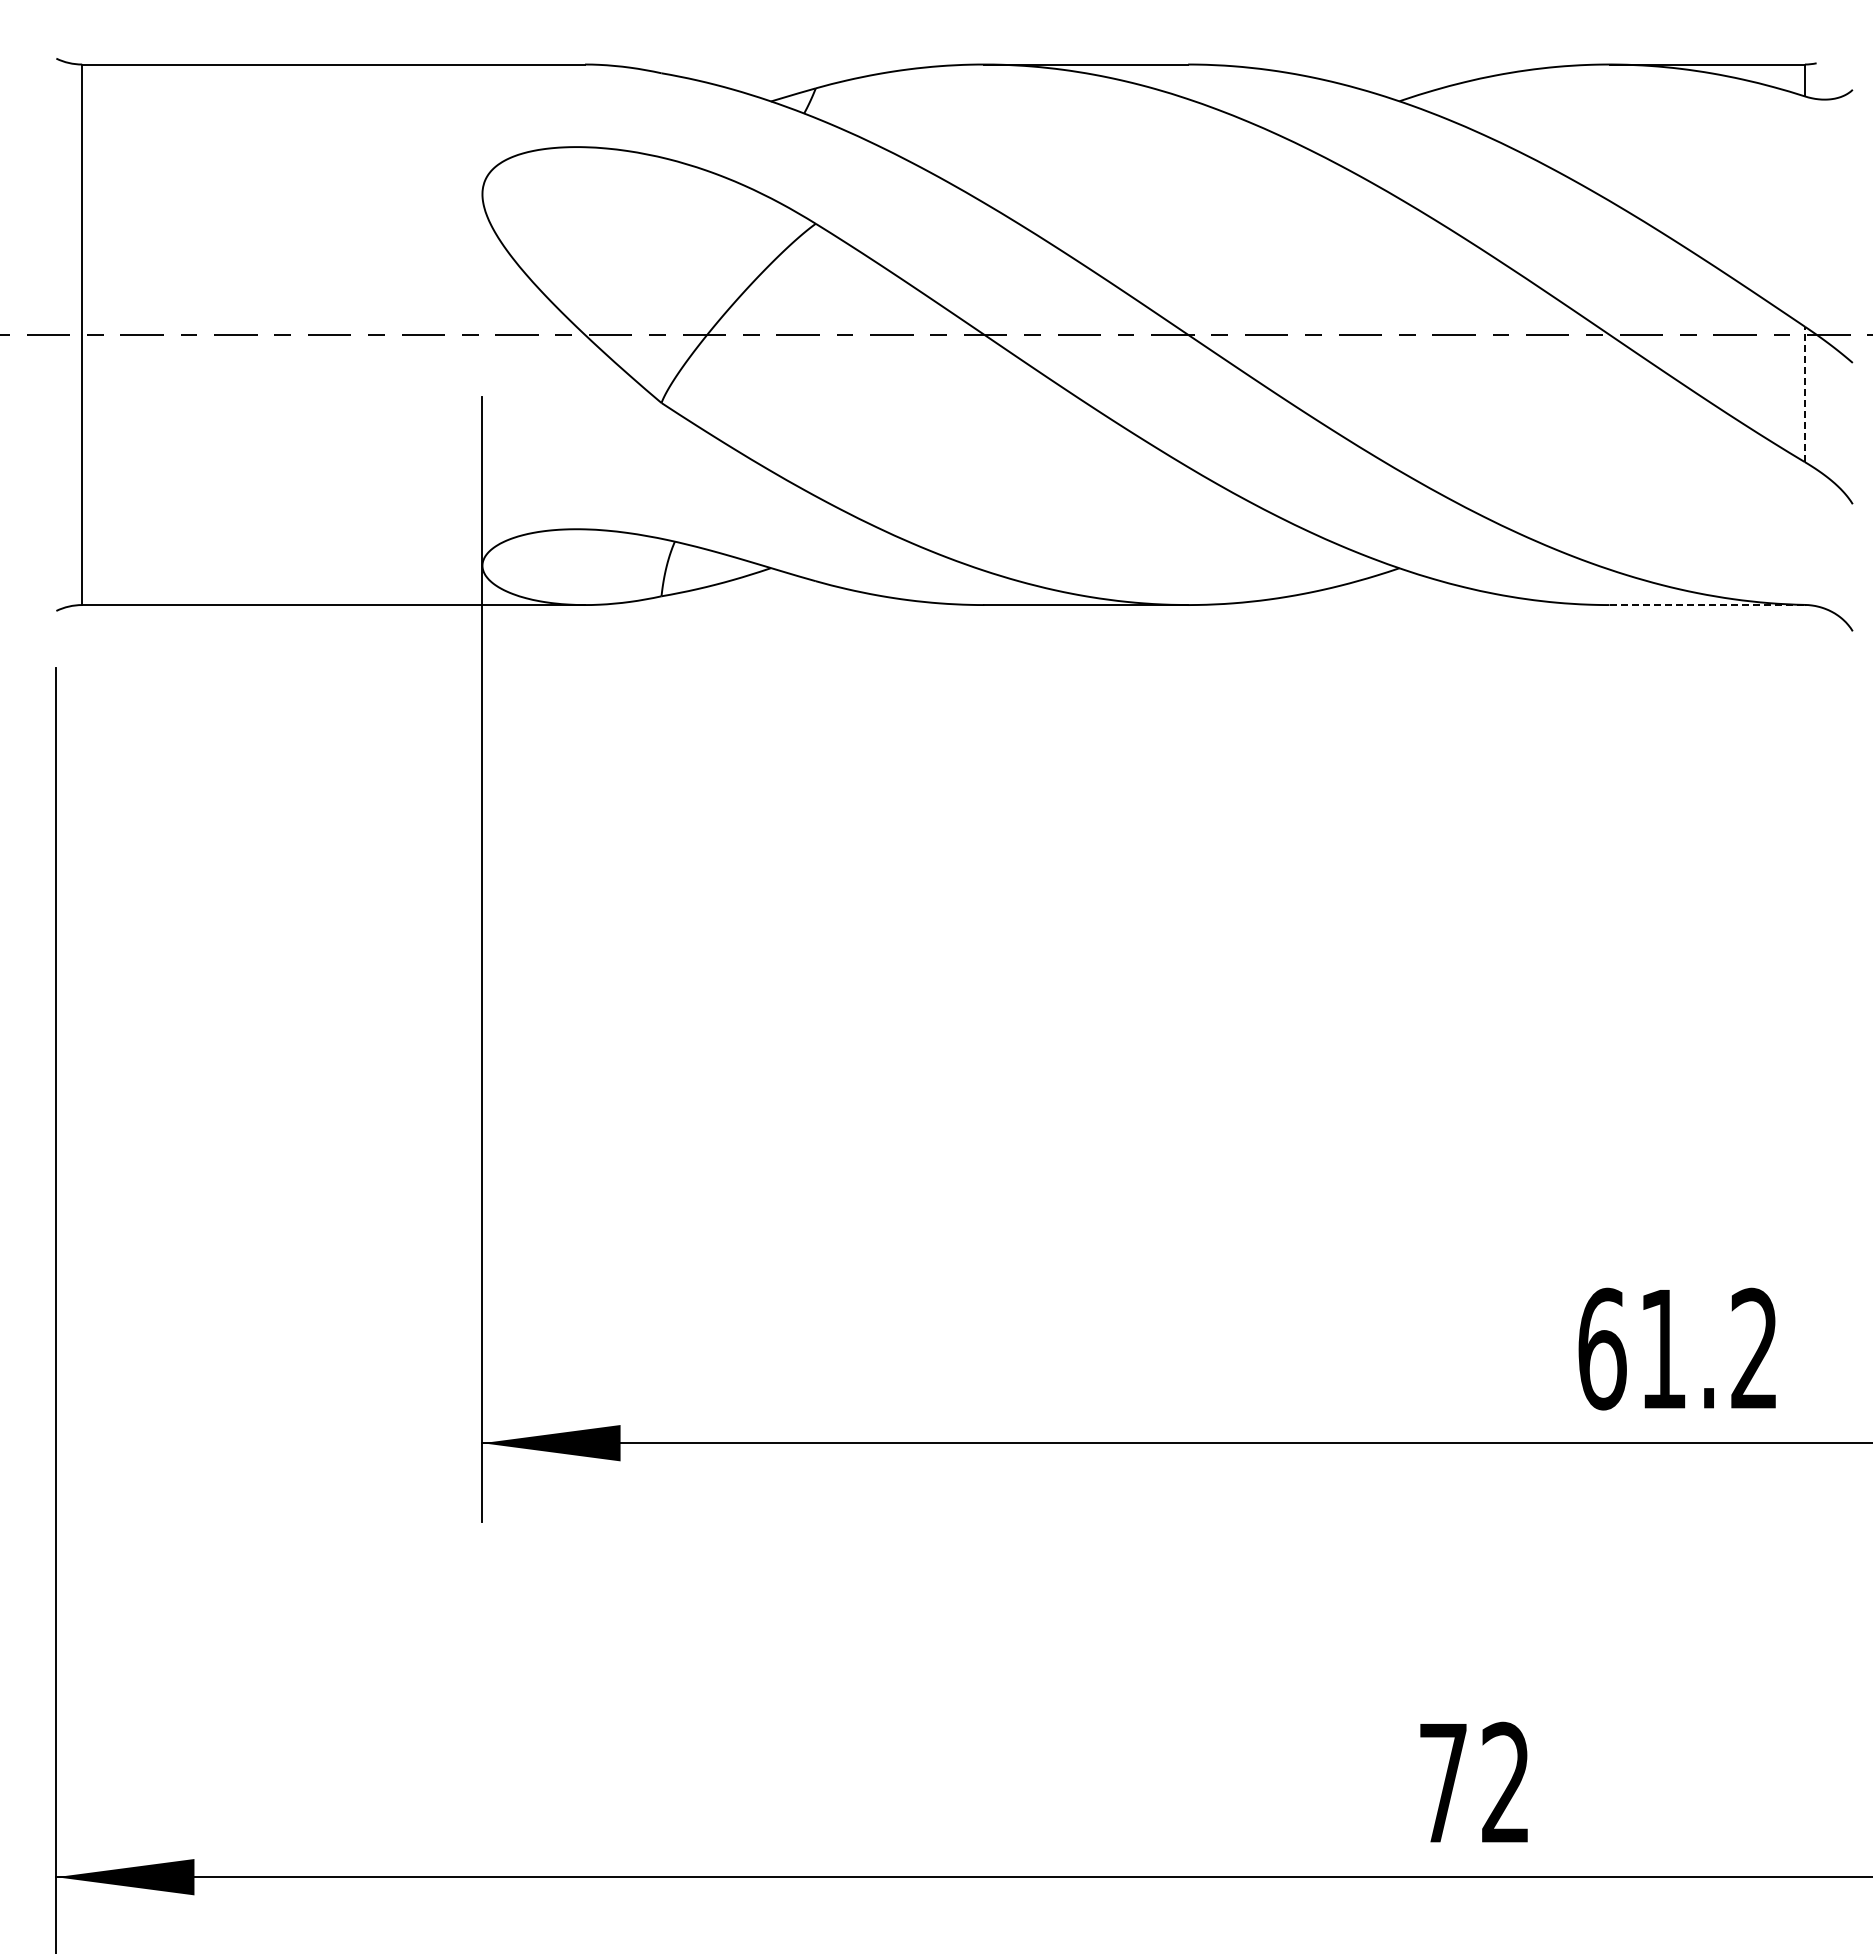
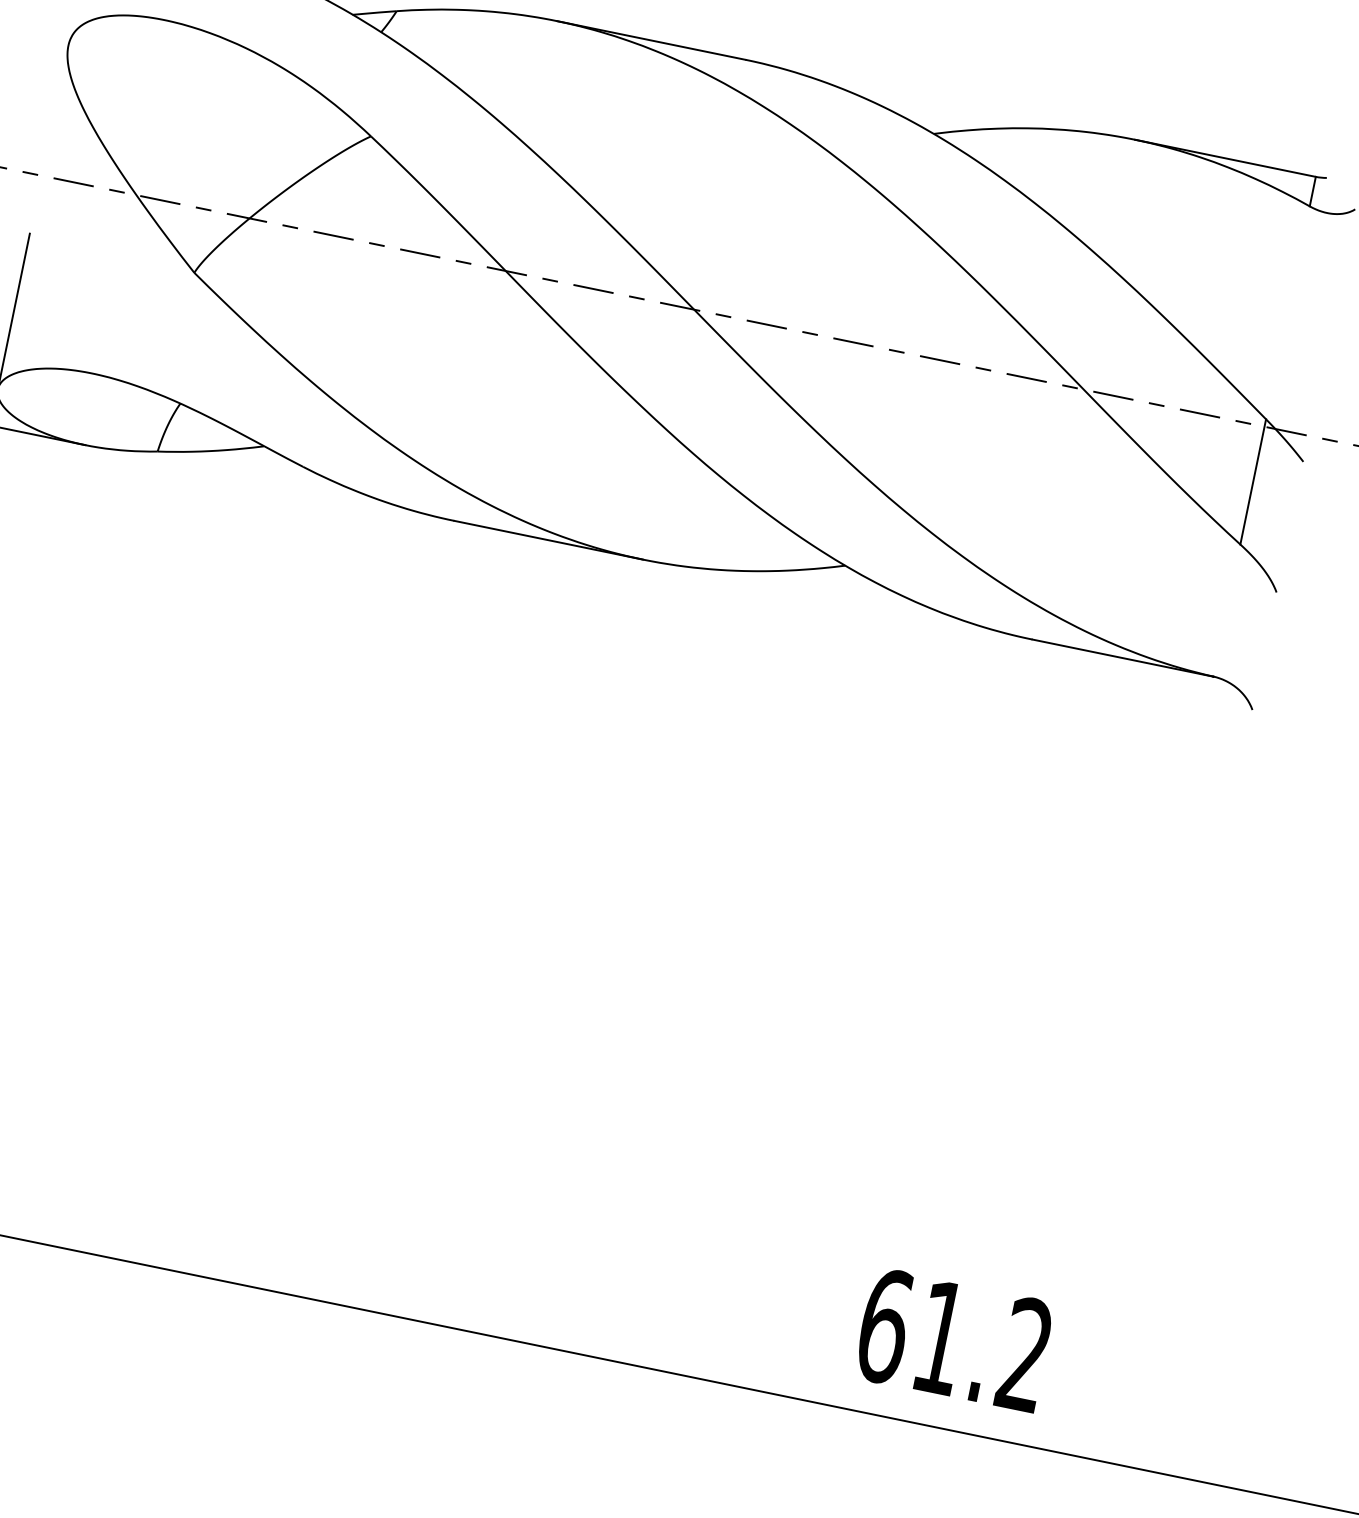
line: (1804, 394) -> (1252, 481), dashed -> solid
line: (1707, 605) -> (1123, 658), dashed -> solid

